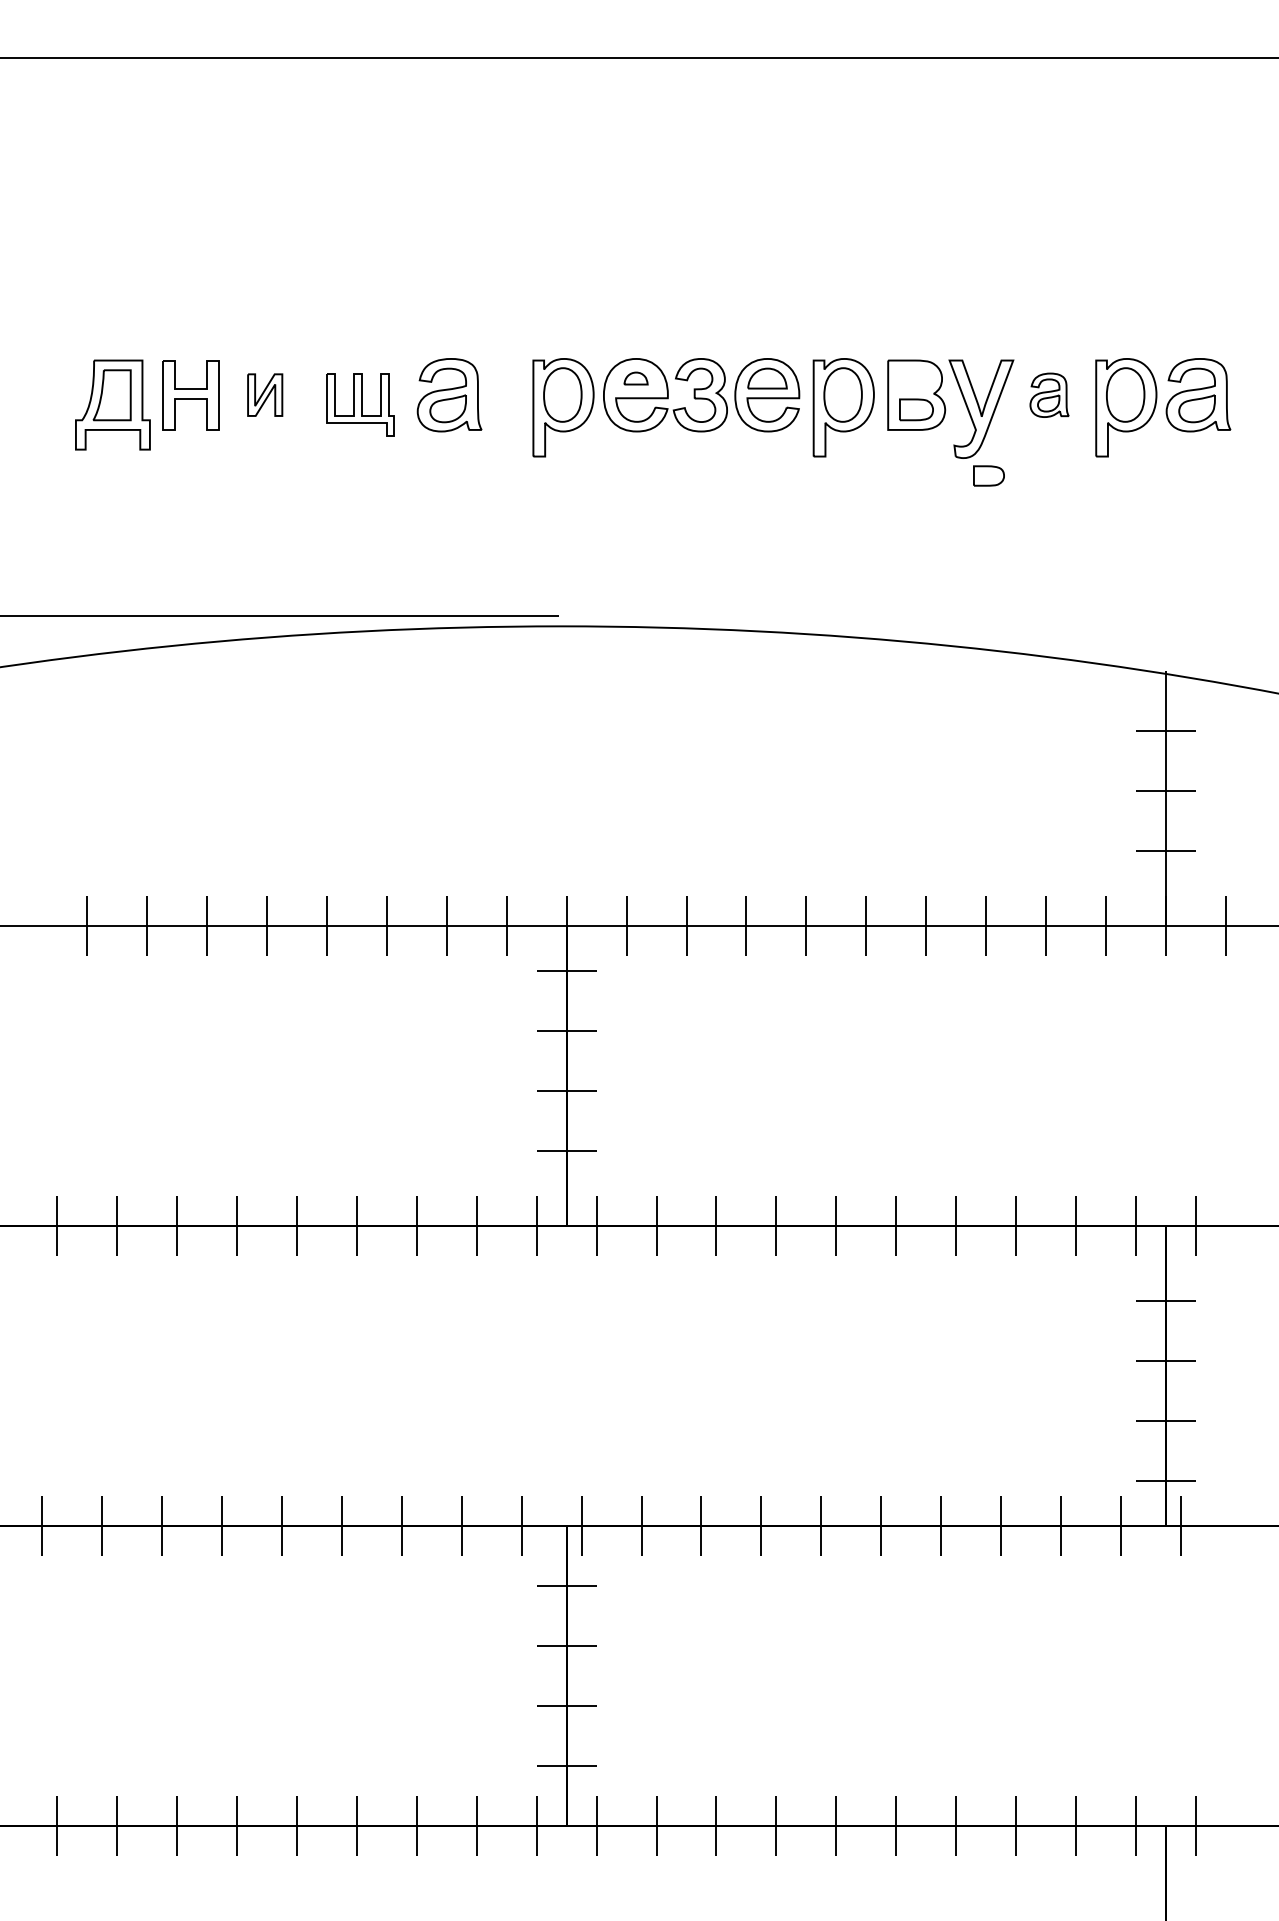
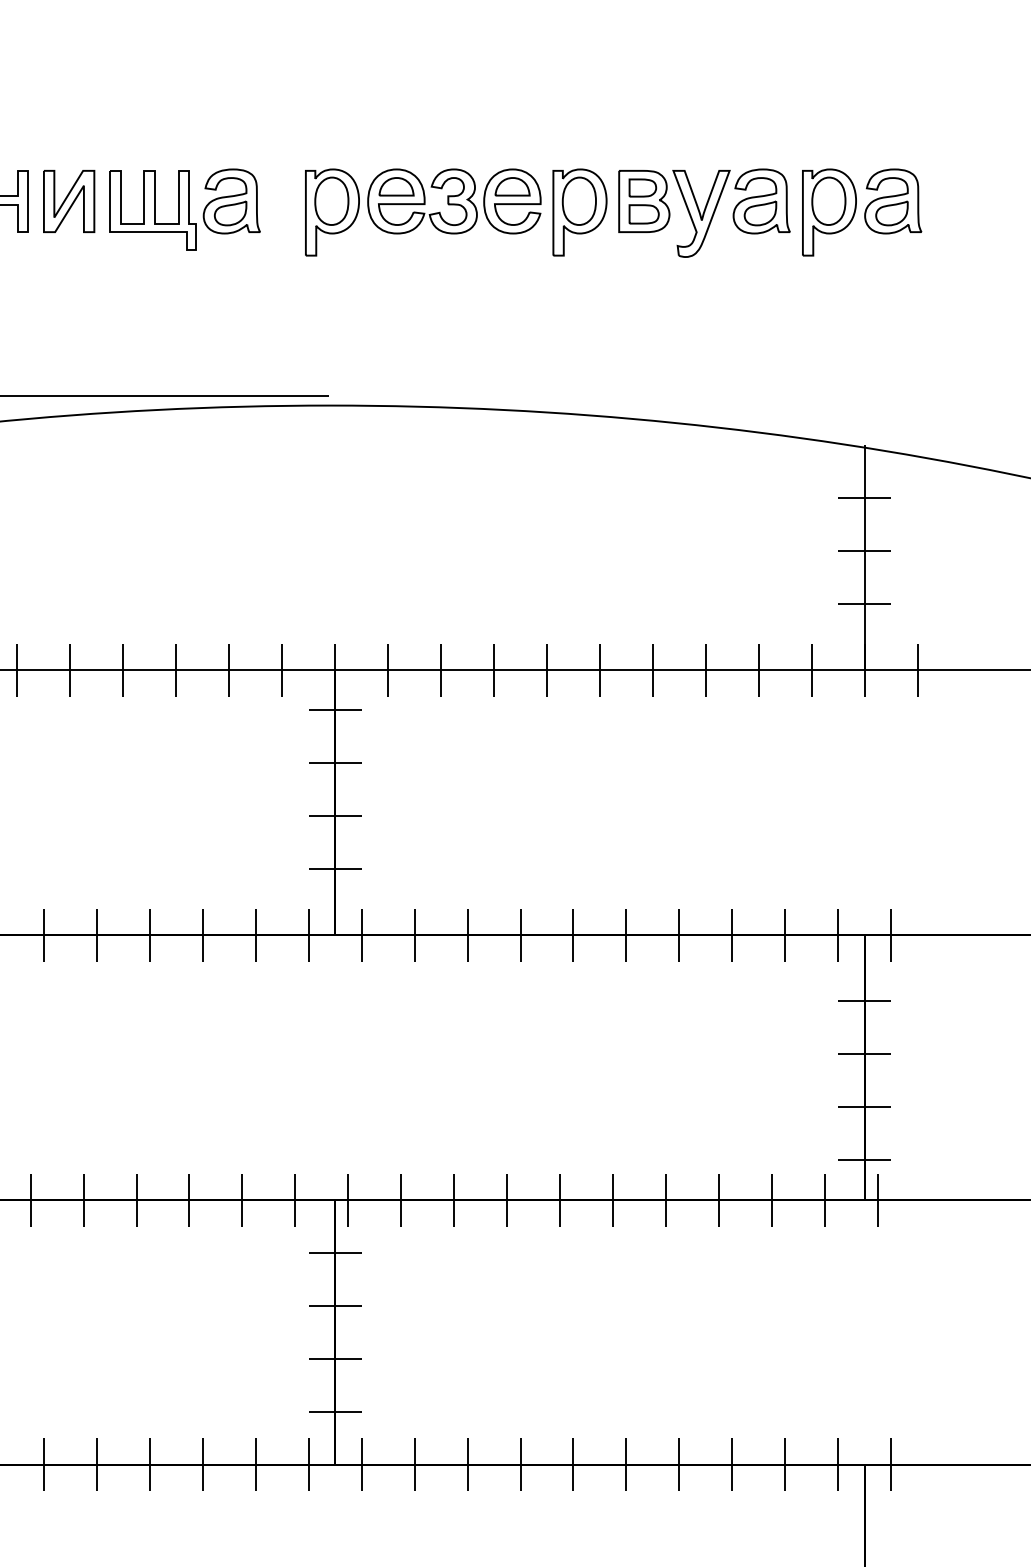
part: (635, 378) -> (396, 186), size x1.67
part: (264, 394) -> (68, 200), size x1.67
part: (1049, 395) -> (761, 201), size x1.67
part: (360, 405) -> (153, 210), size x1.43
part: (988, 475) -> (642, 187), moved

